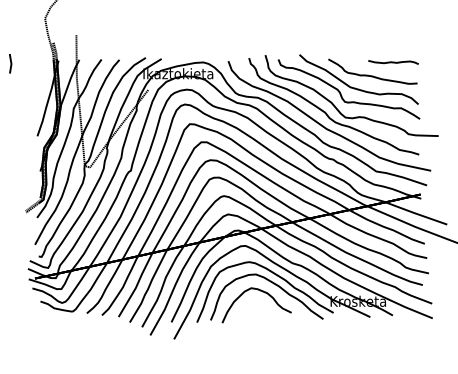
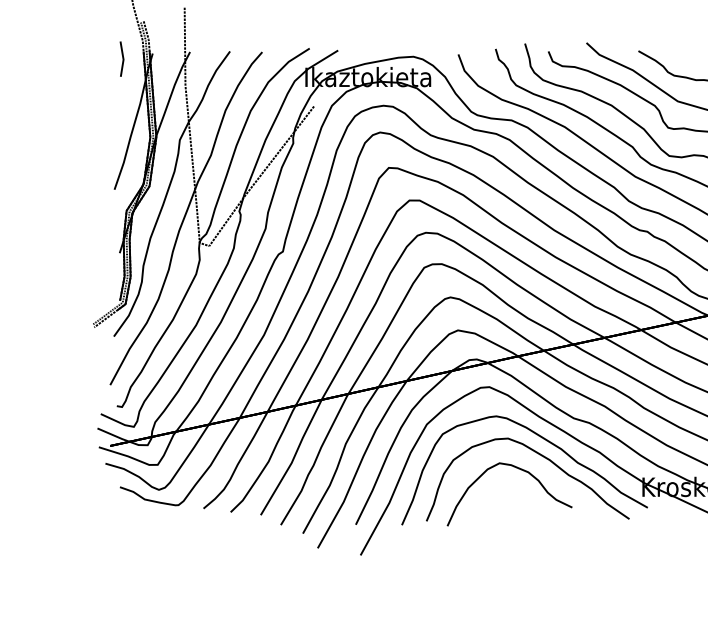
line: (10, 63) -> (121, 58), moved

